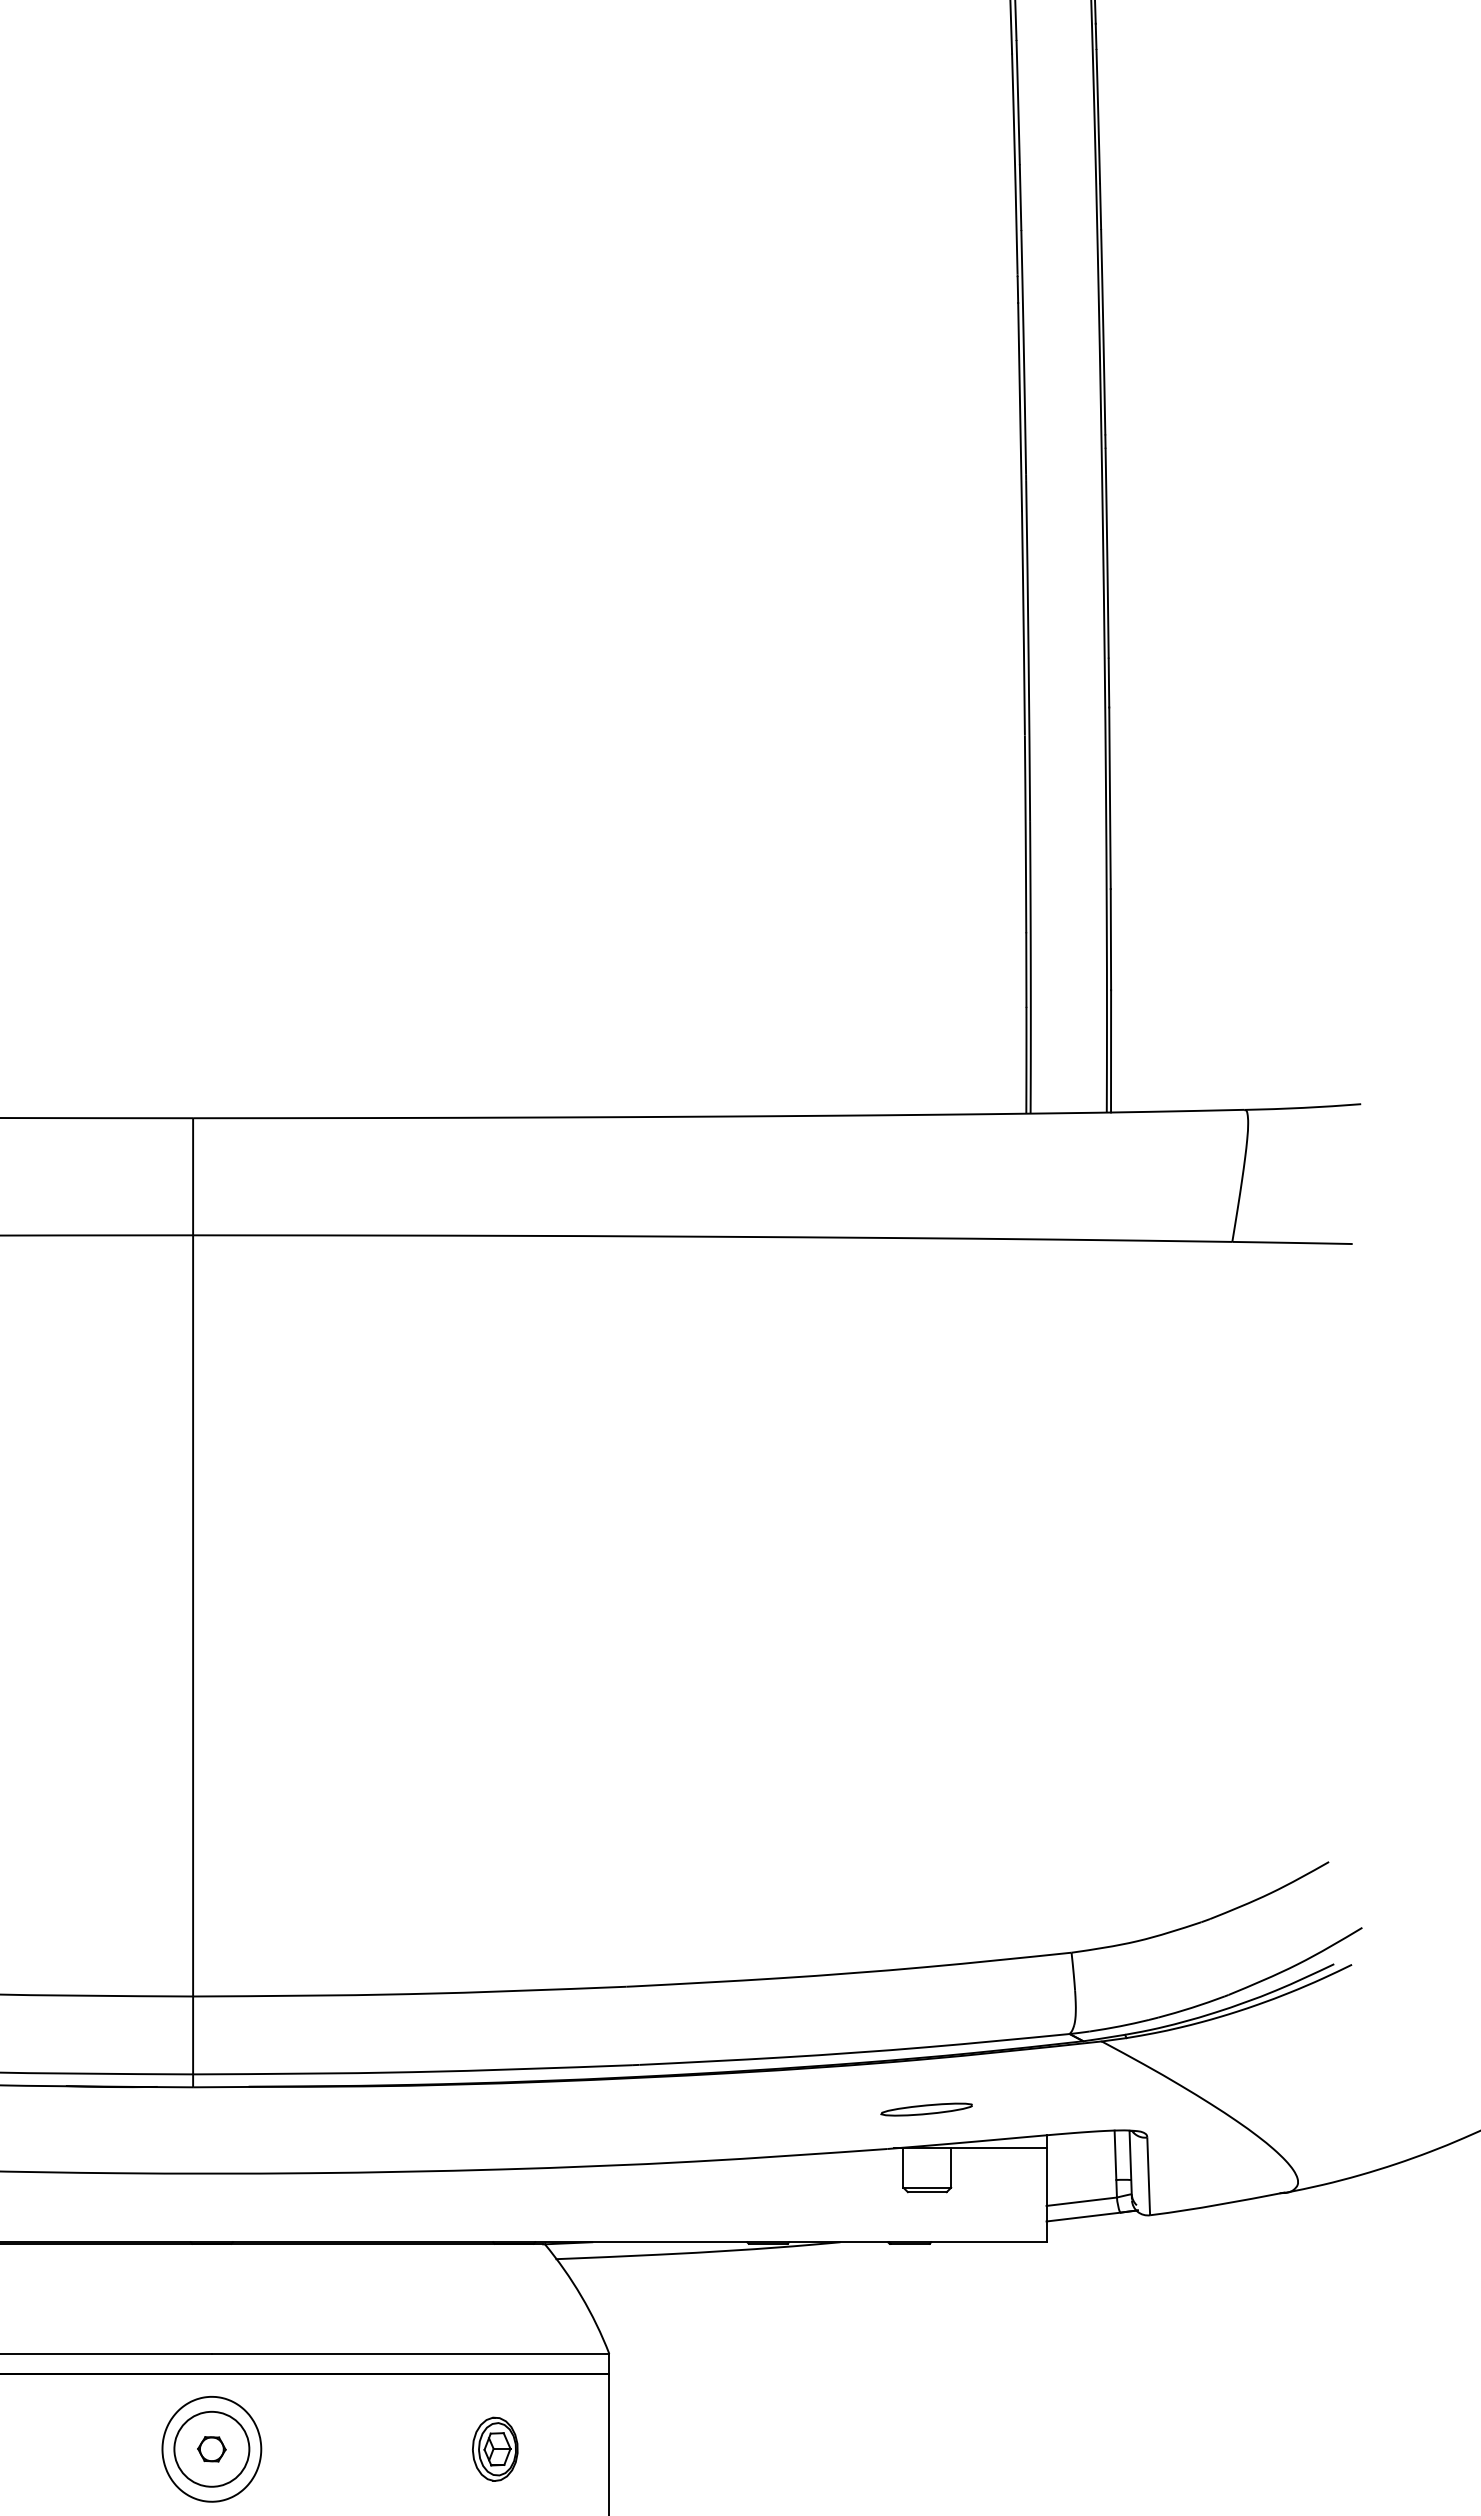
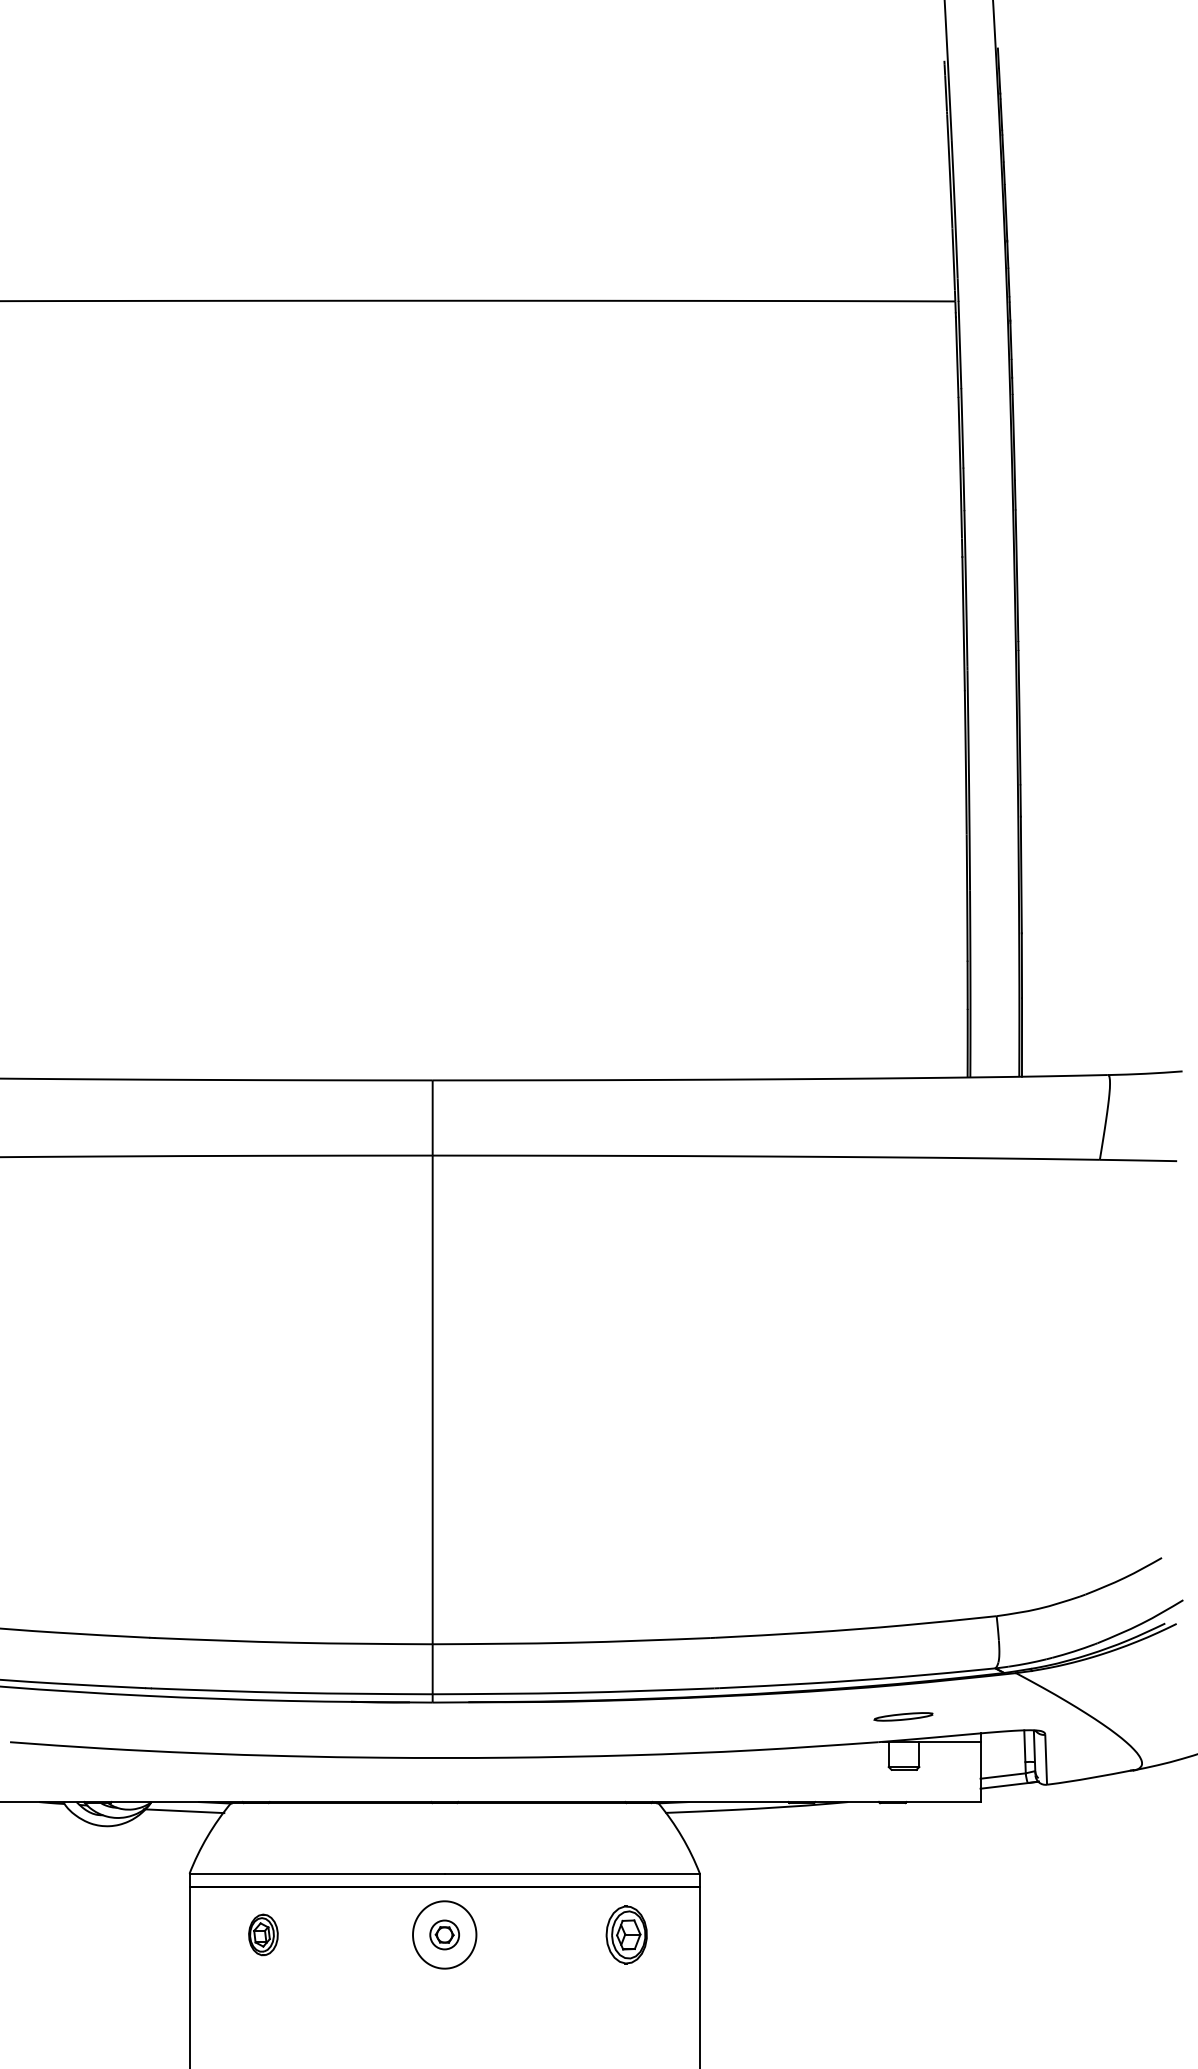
circle: (211, 2448) -> (444, 1934), size x0.6
part: (495, 2448) -> (626, 1934), size x1.4

